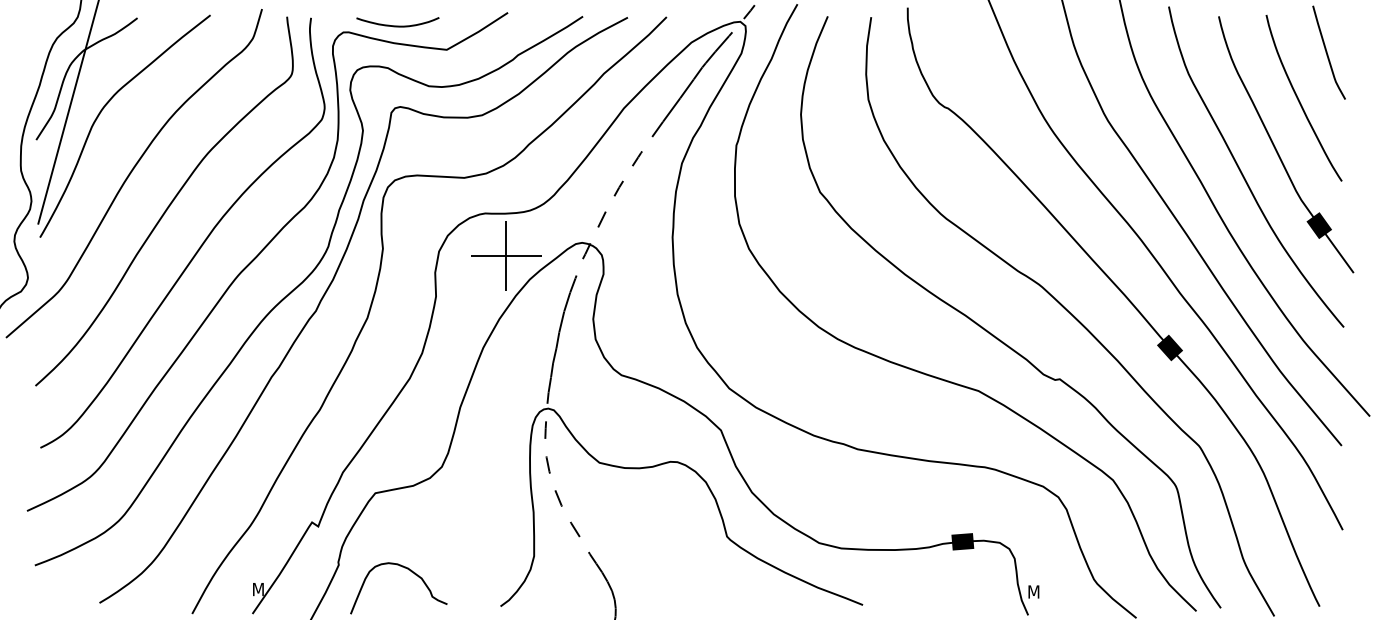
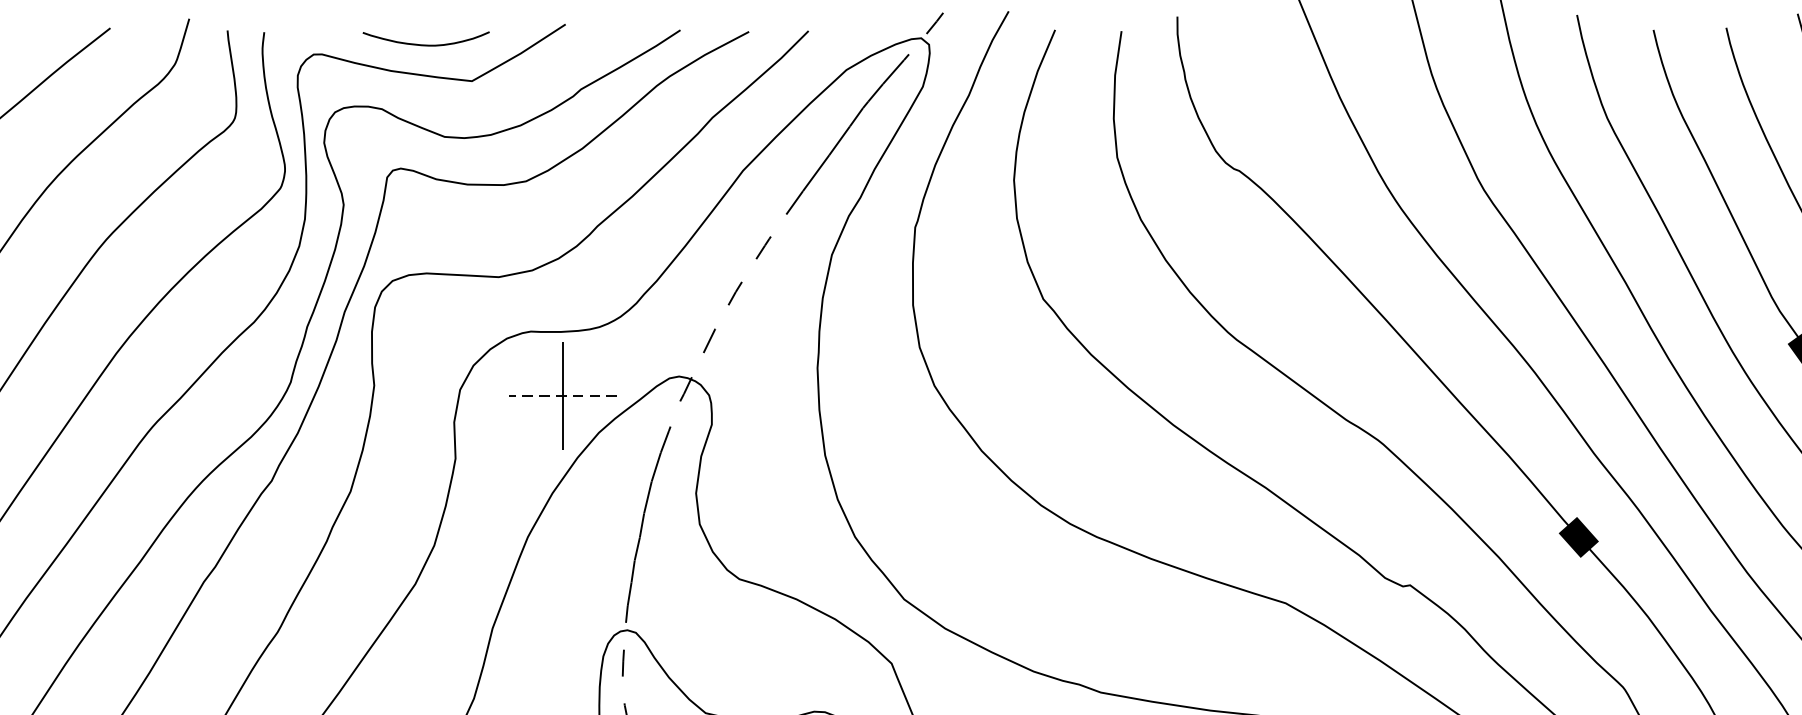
curve: (397, 25) -> (425, 43), moved
line: (505, 255) -> (561, 395), solid -> dashed

